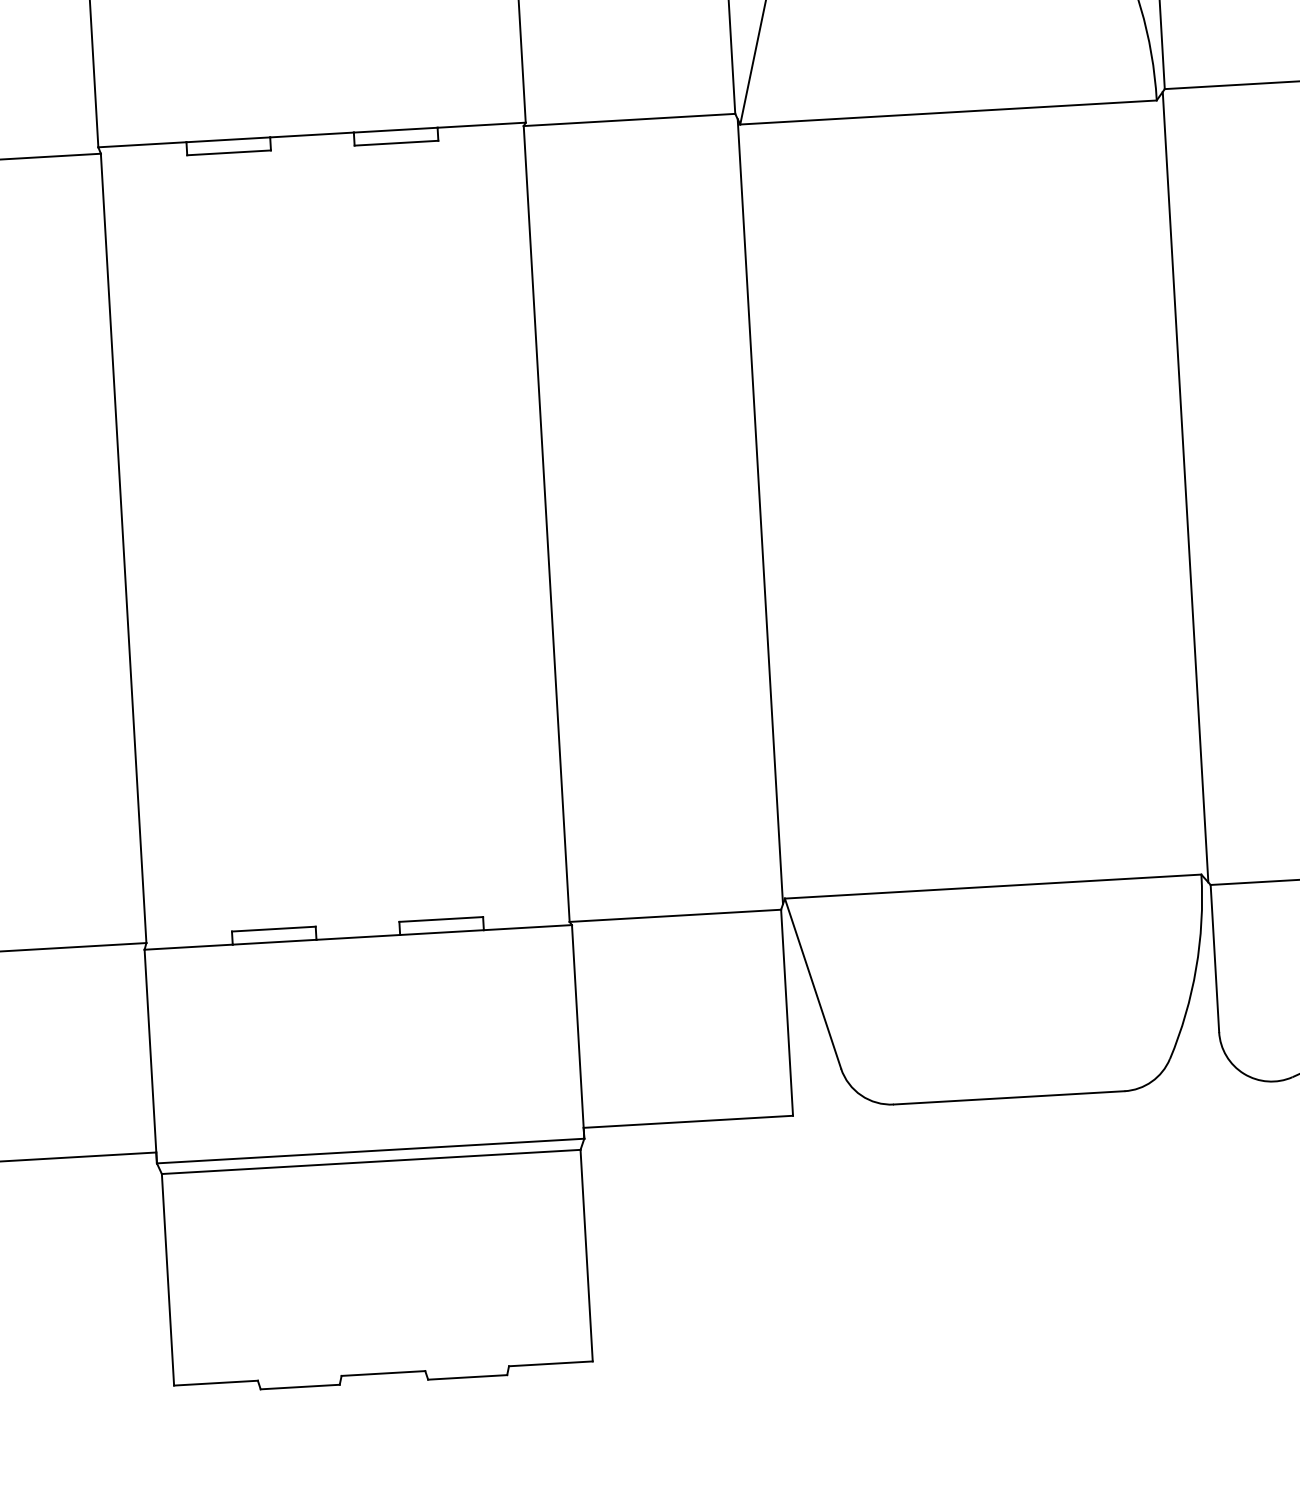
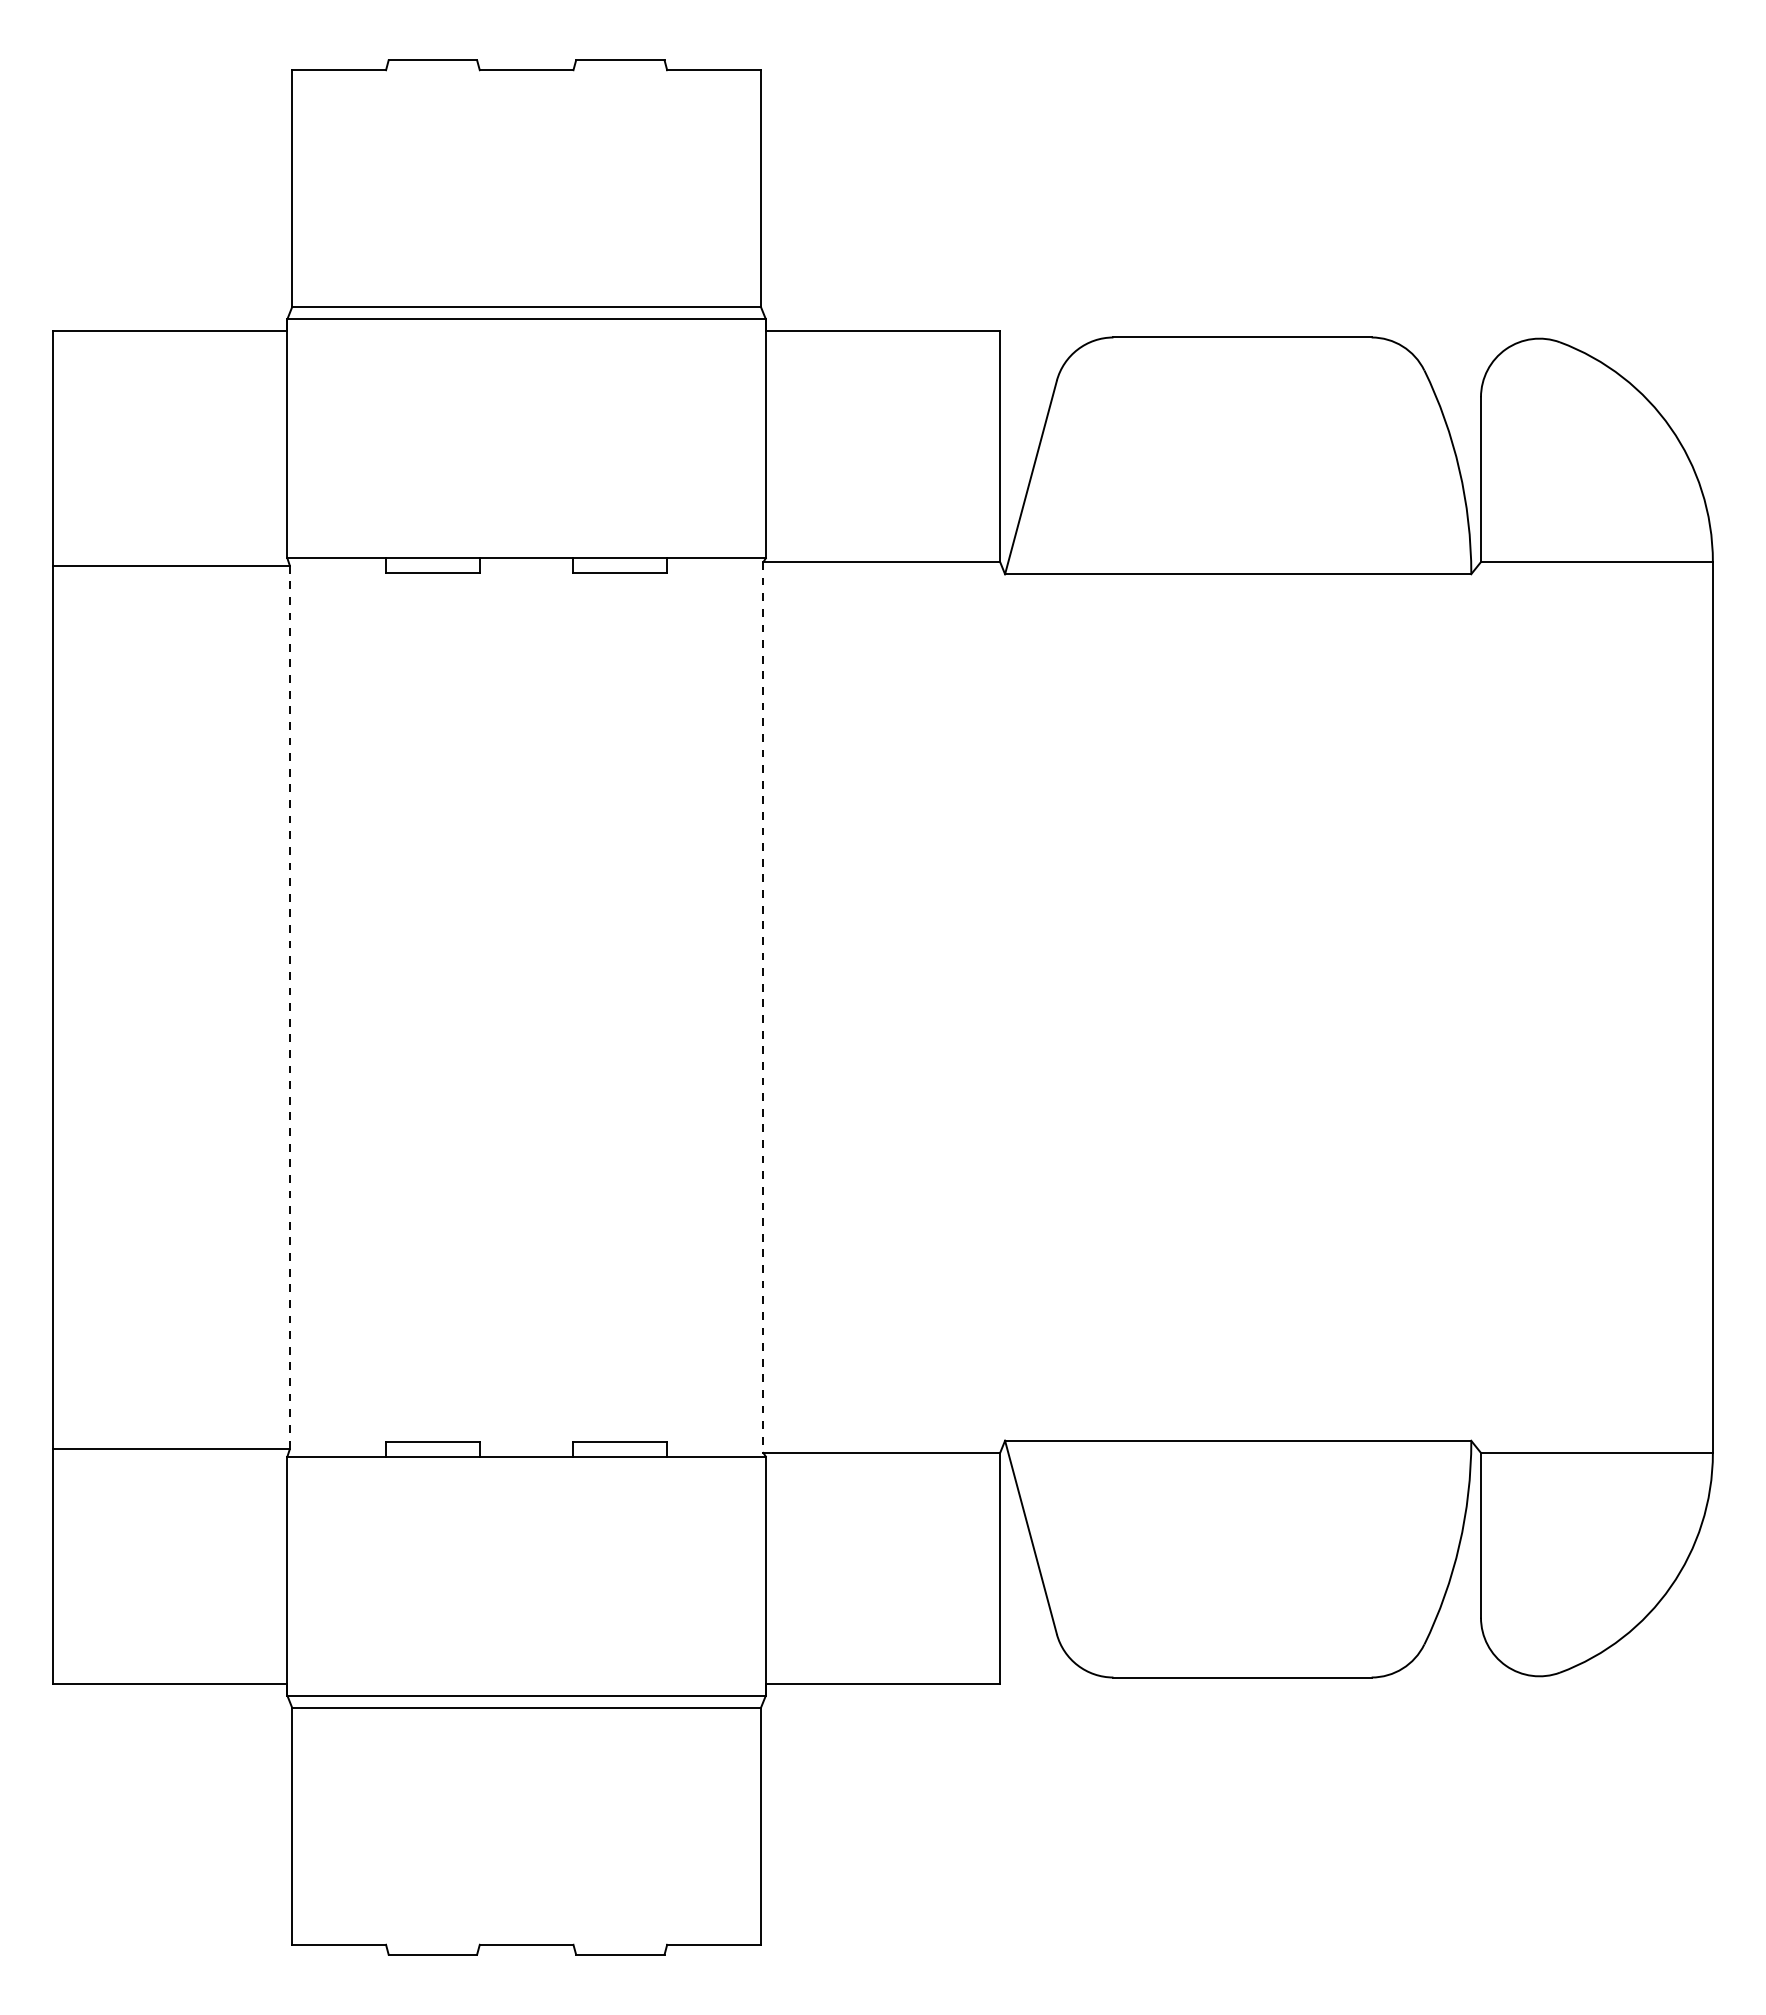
line: (1185, 487) -> (1478, 1007), removed
line: (760, 511) -> (1002, 1007), removed
line: (546, 524) -> (763, 1008), solid -> dashed
line: (123, 548) -> (289, 1007), solid -> dashed

